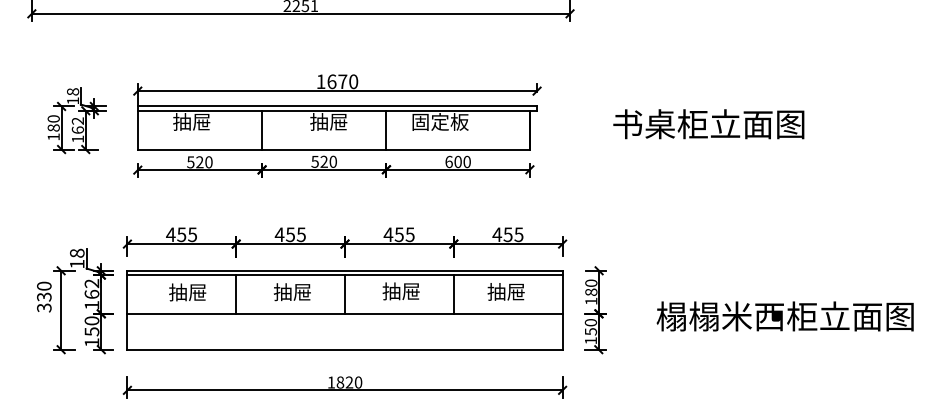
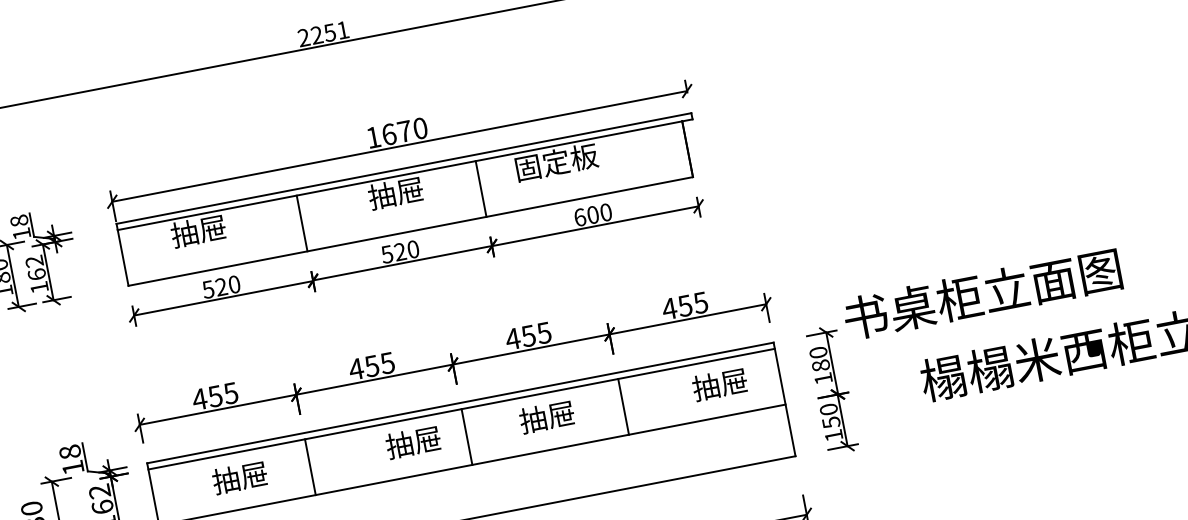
text: (708, 124) -> (982, 294), moved
text: (505, 291) -> (718, 384), moved
text: (292, 292) -> (413, 442), moved

